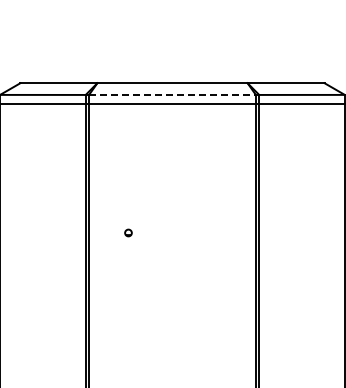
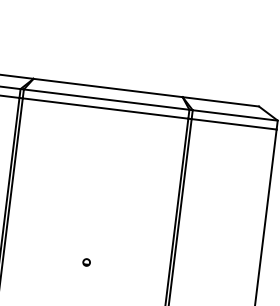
line: (172, 94) -> (106, 99), dashed -> solid
part: (128, 232) -> (86, 261), moved

